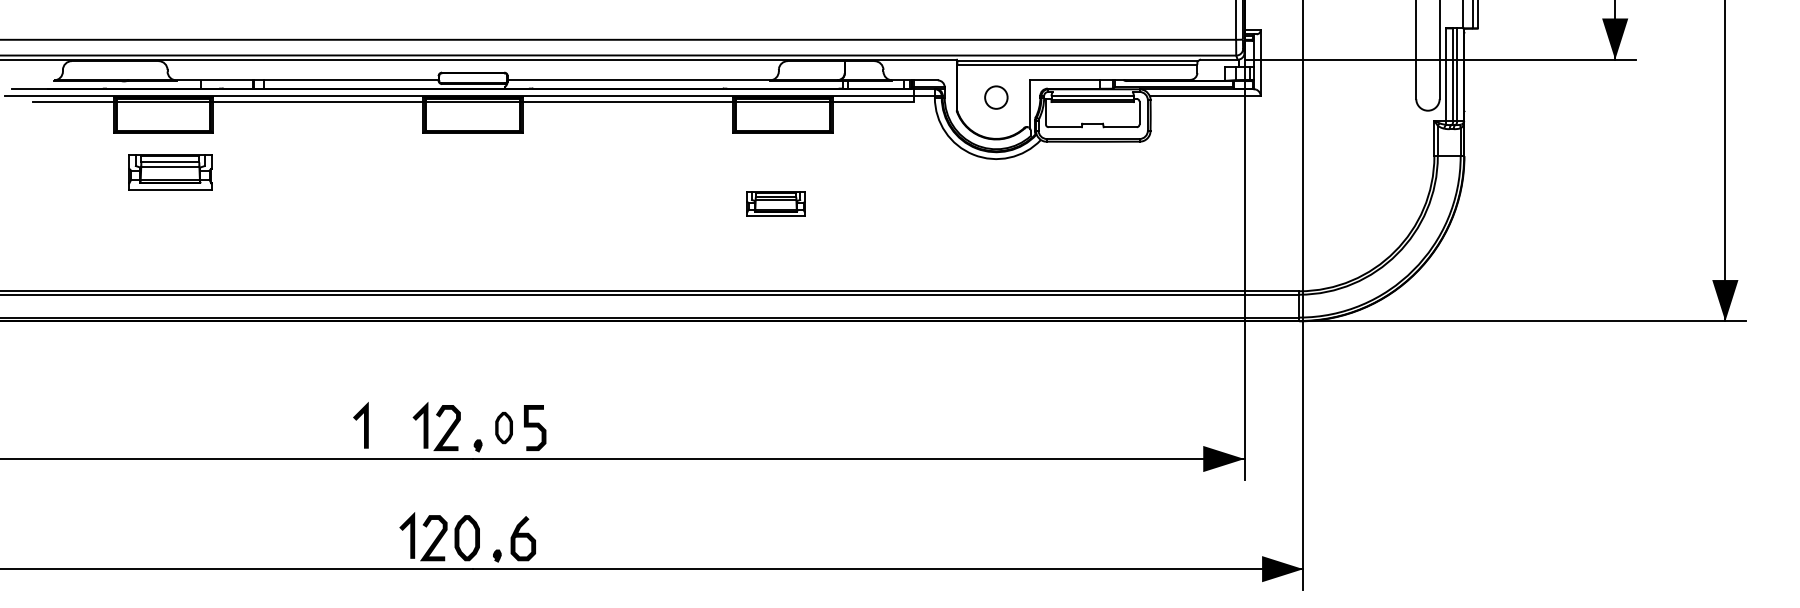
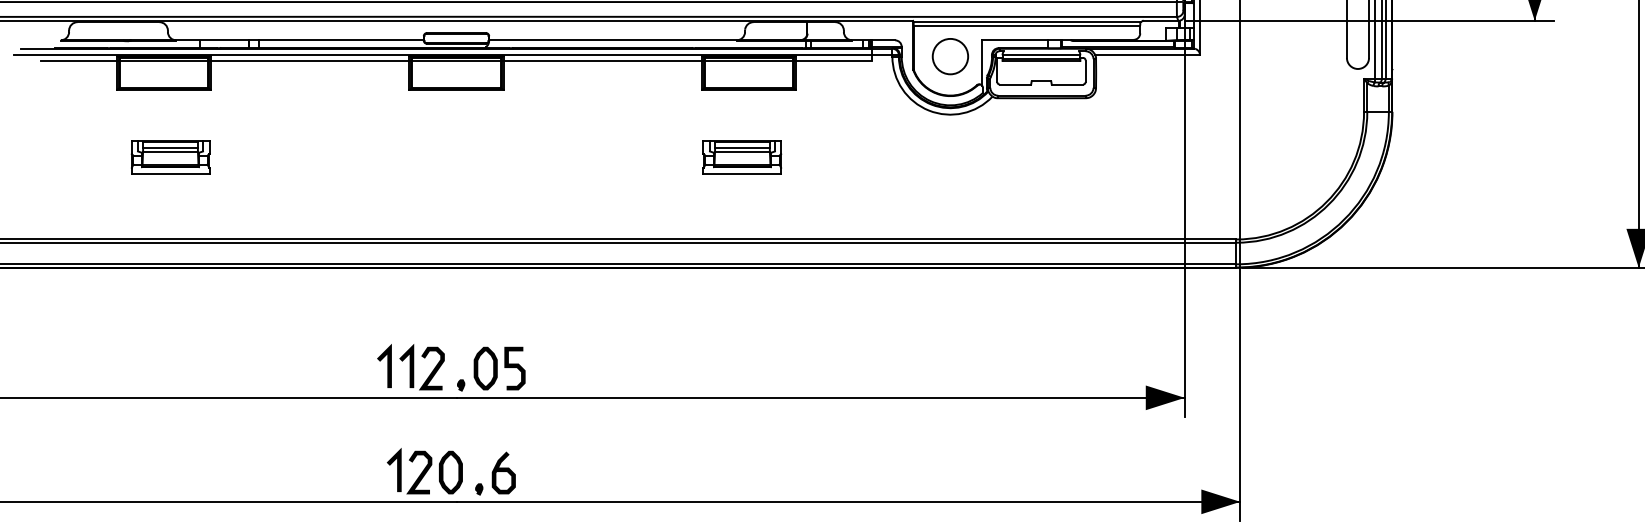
circle: (996, 97) -> (950, 56), size x1.67
part: (170, 172) -> (170, 157), moved
part: (775, 204) -> (741, 157), size x1.43
line: (364, 425) -> (387, 366), moved
part: (503, 427) -> (485, 368), size x1.43

